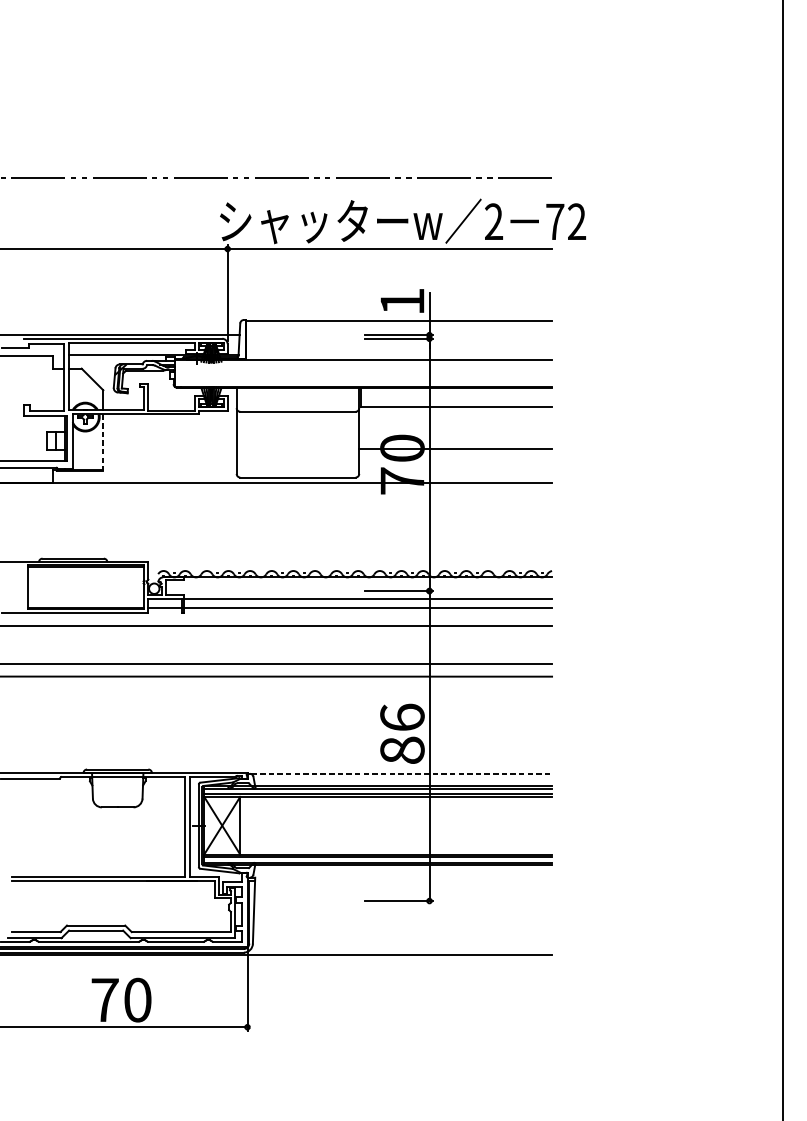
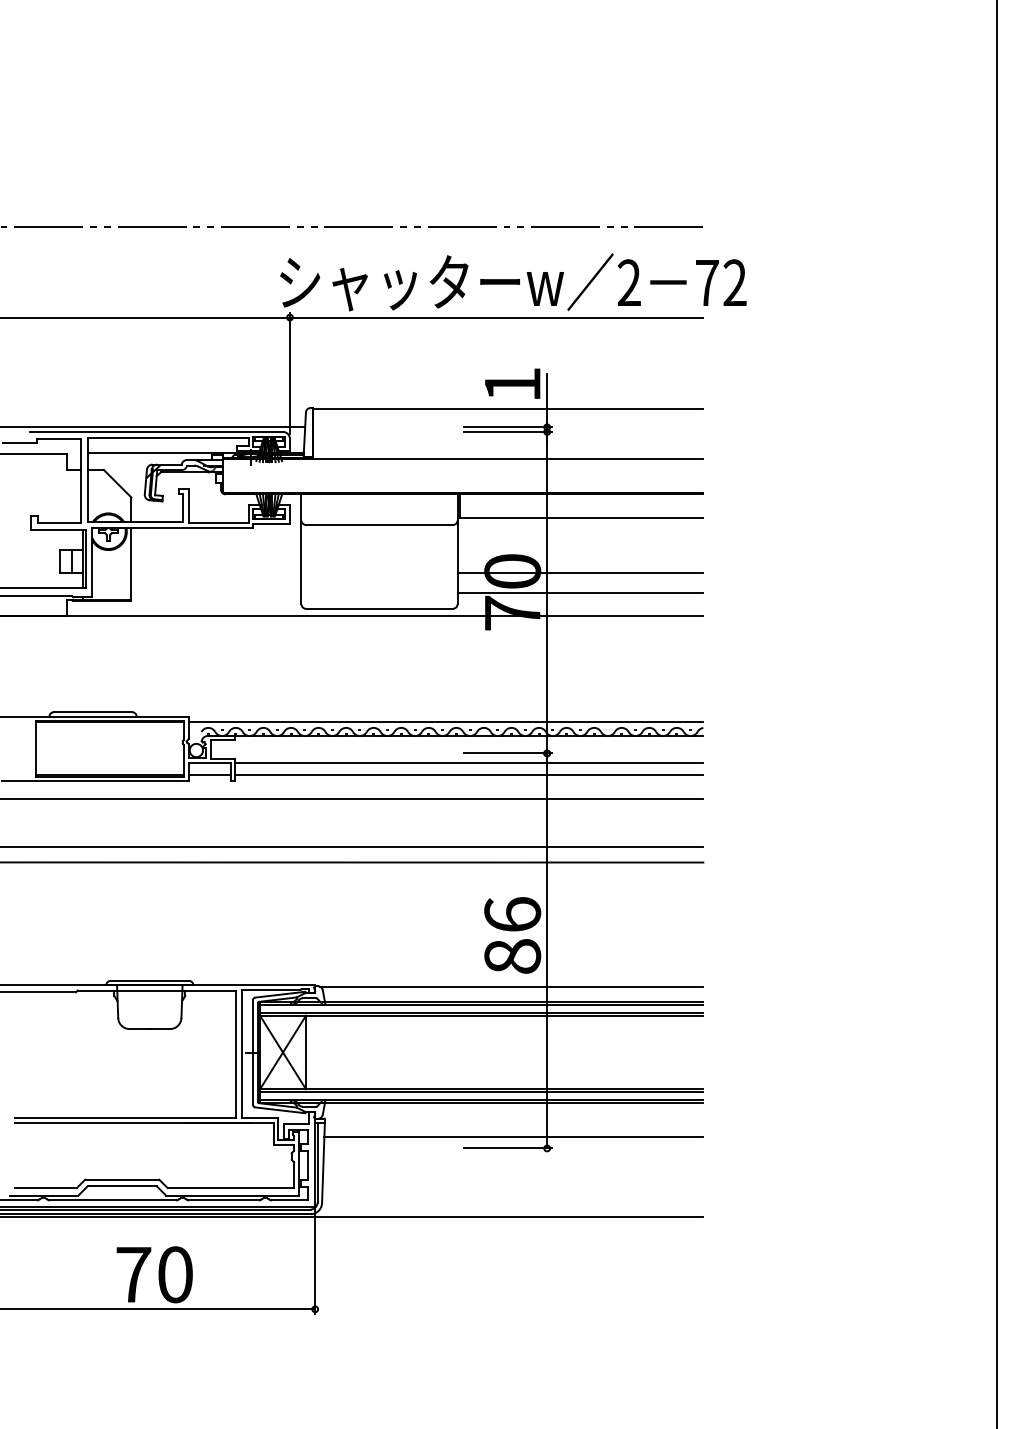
line: (103, 442) -> (131, 564), dashed -> solid
line: (455, 465) -> (580, 593), added
line: (349, 566) -> (445, 722), added
line: (401, 773) -> (511, 986), dashed -> solid
line: (403, 892) -> (513, 1137), added

